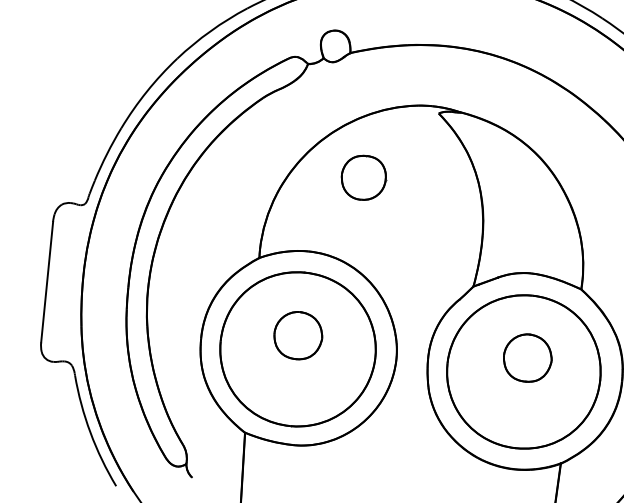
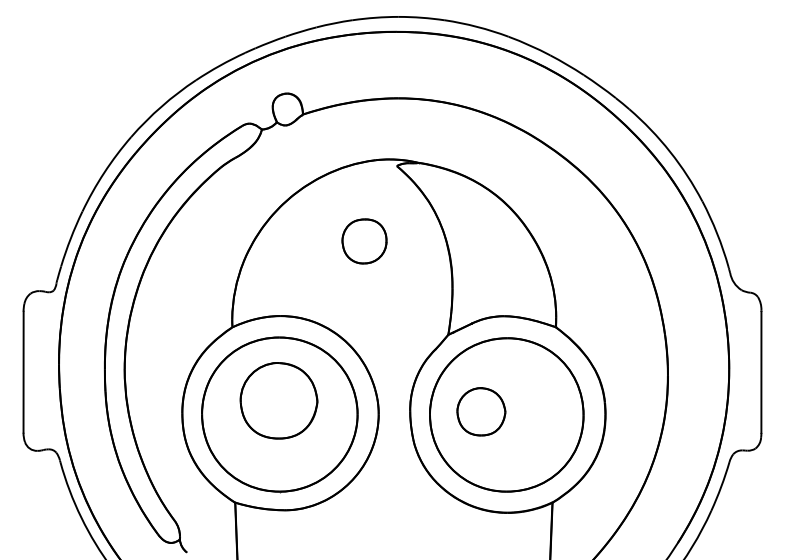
part: (363, 177) -> (364, 241), moved
part: (298, 335) -> (278, 400), size x1.6
part: (527, 357) -> (481, 411), moved

